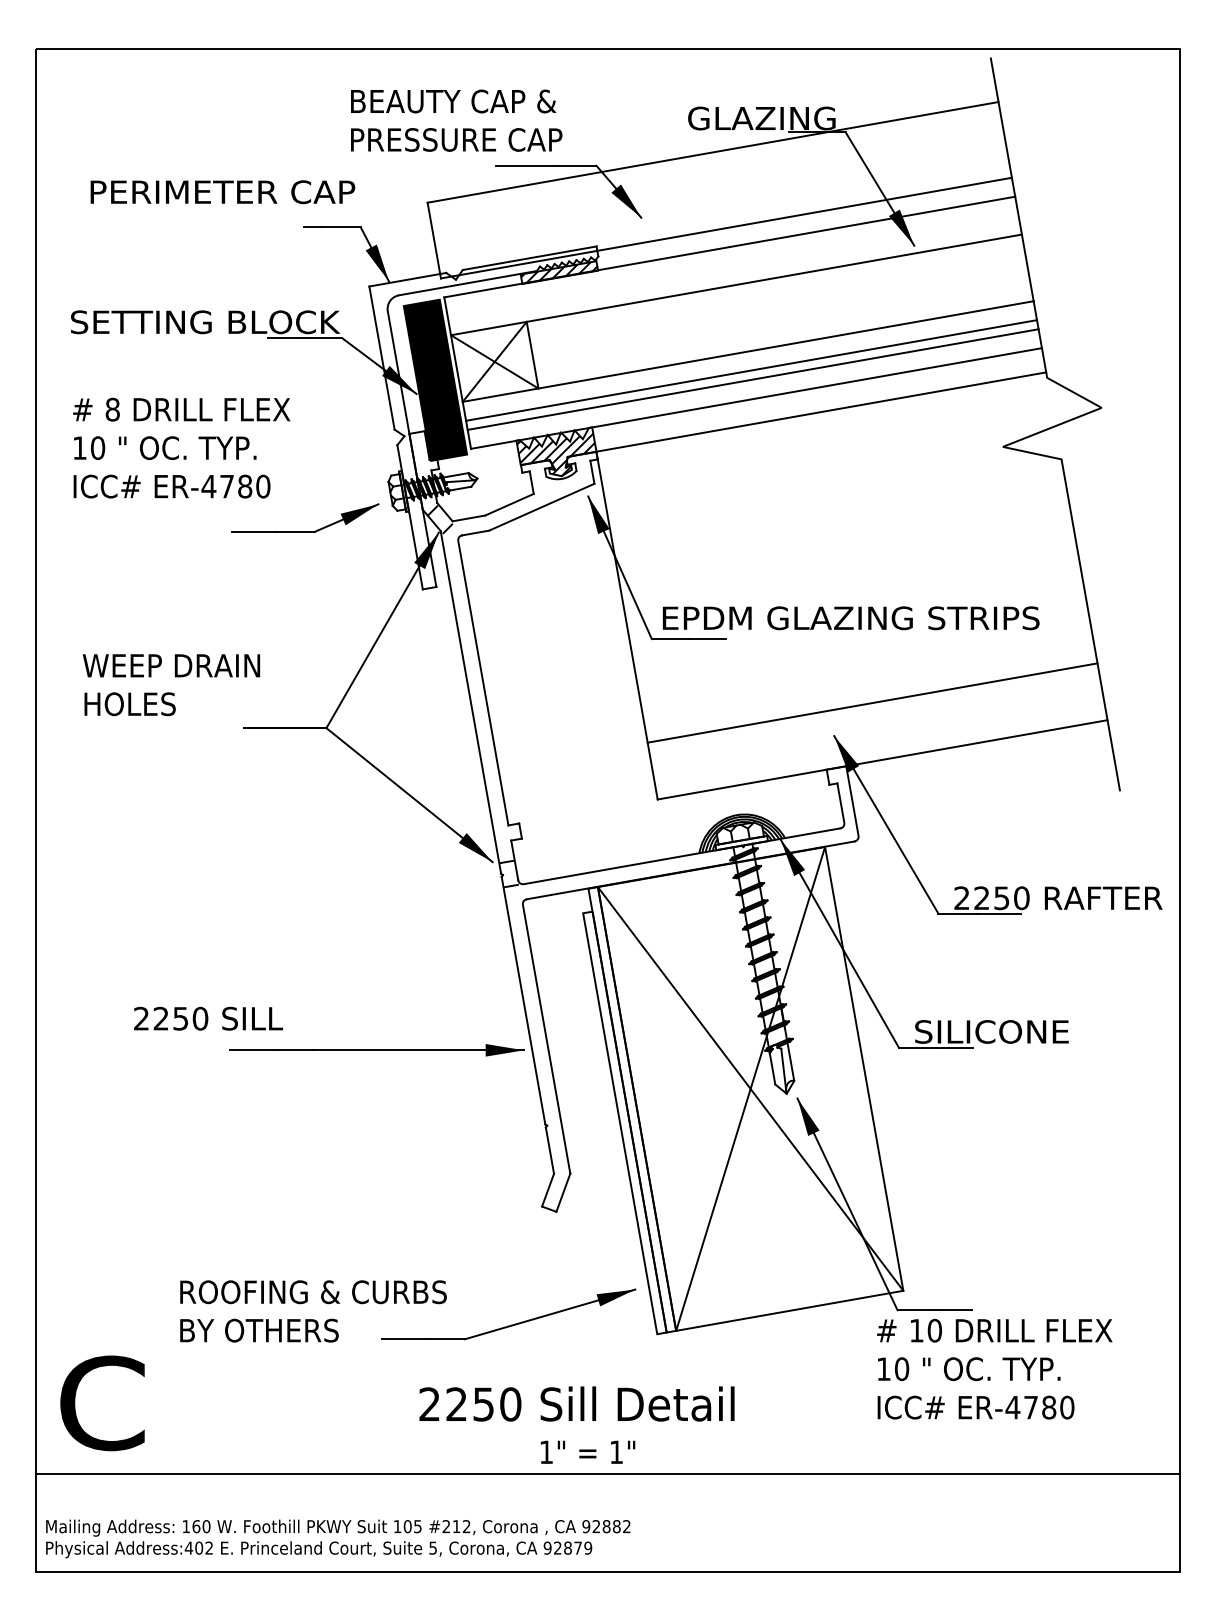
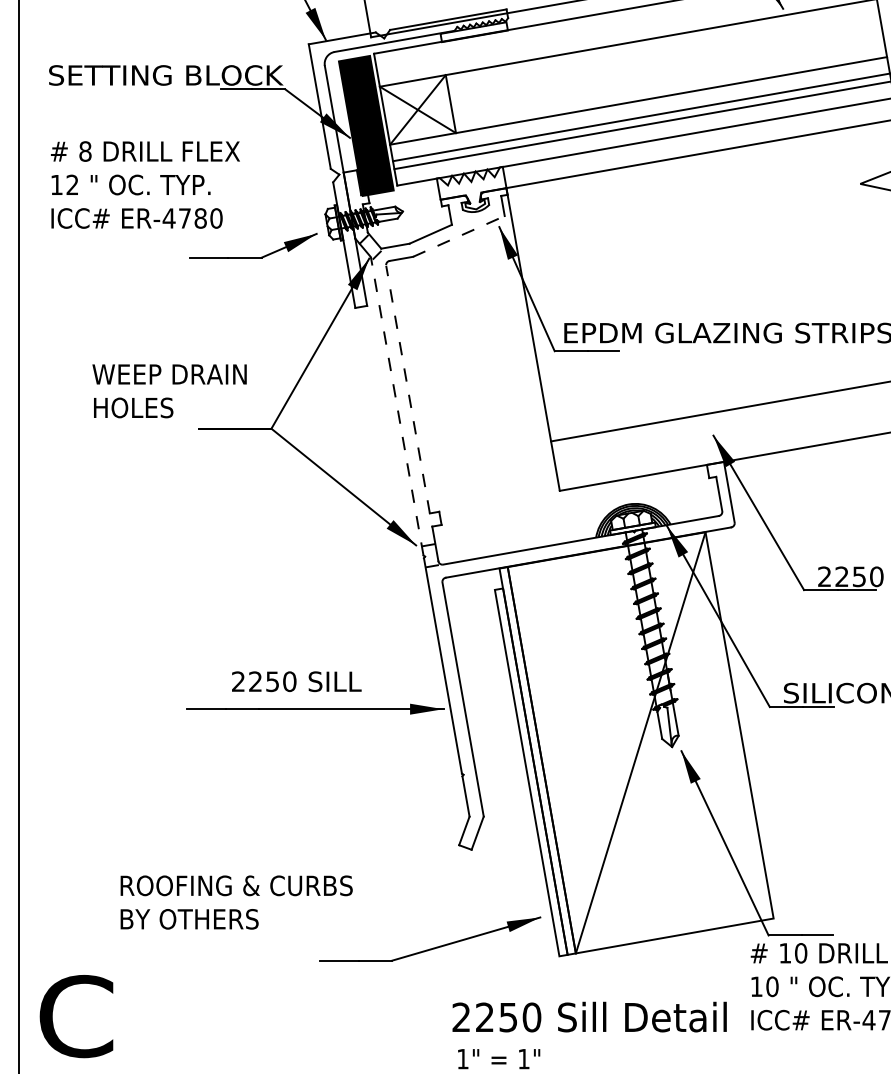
hatch: (559, 272) -> (474, 32), removed
text: (98, 447) -> (73, 184), 10 -> 12
hatch: (555, 453) -> (470, 189), removed
line: (541, 507) -> (458, 236), solid -> dashed
line: (483, 682) -> (408, 389), solid -> dashed
text: (171, 685) -> (169, 391), moved
line: (470, 701) -> (396, 405), solid -> dashed
text: (208, 1018) -> (296, 681), moved
line: (750, 1088) -> (640, 742), removed
text: (313, 1311) -> (236, 902), moved
text: (576, 1403) -> (589, 1016), moved

